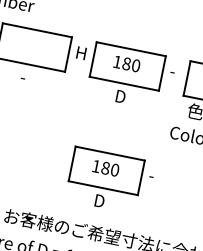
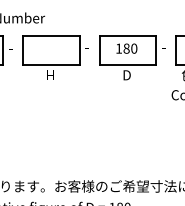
text: (80, 51) -> (88, 46), H -> -
text: (25, 76) -> (49, 74), - -> H
part: (110, 180) -> (132, 142), removed

